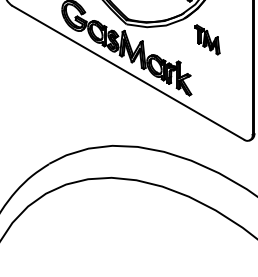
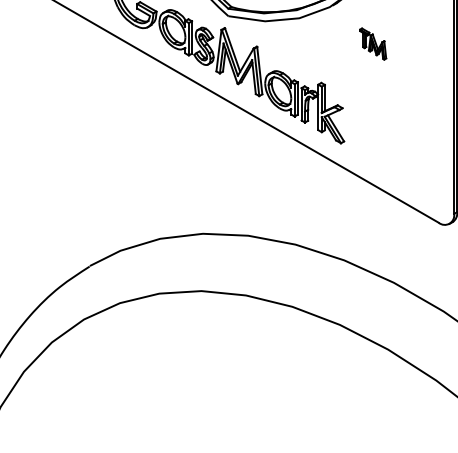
part: (207, 39) -> (373, 43), size x0.6

